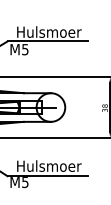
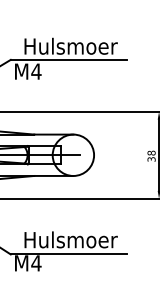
text: (24, 49) -> (35, 71), M5 -> M4
text: (24, 182) -> (35, 263), M5 -> M4

